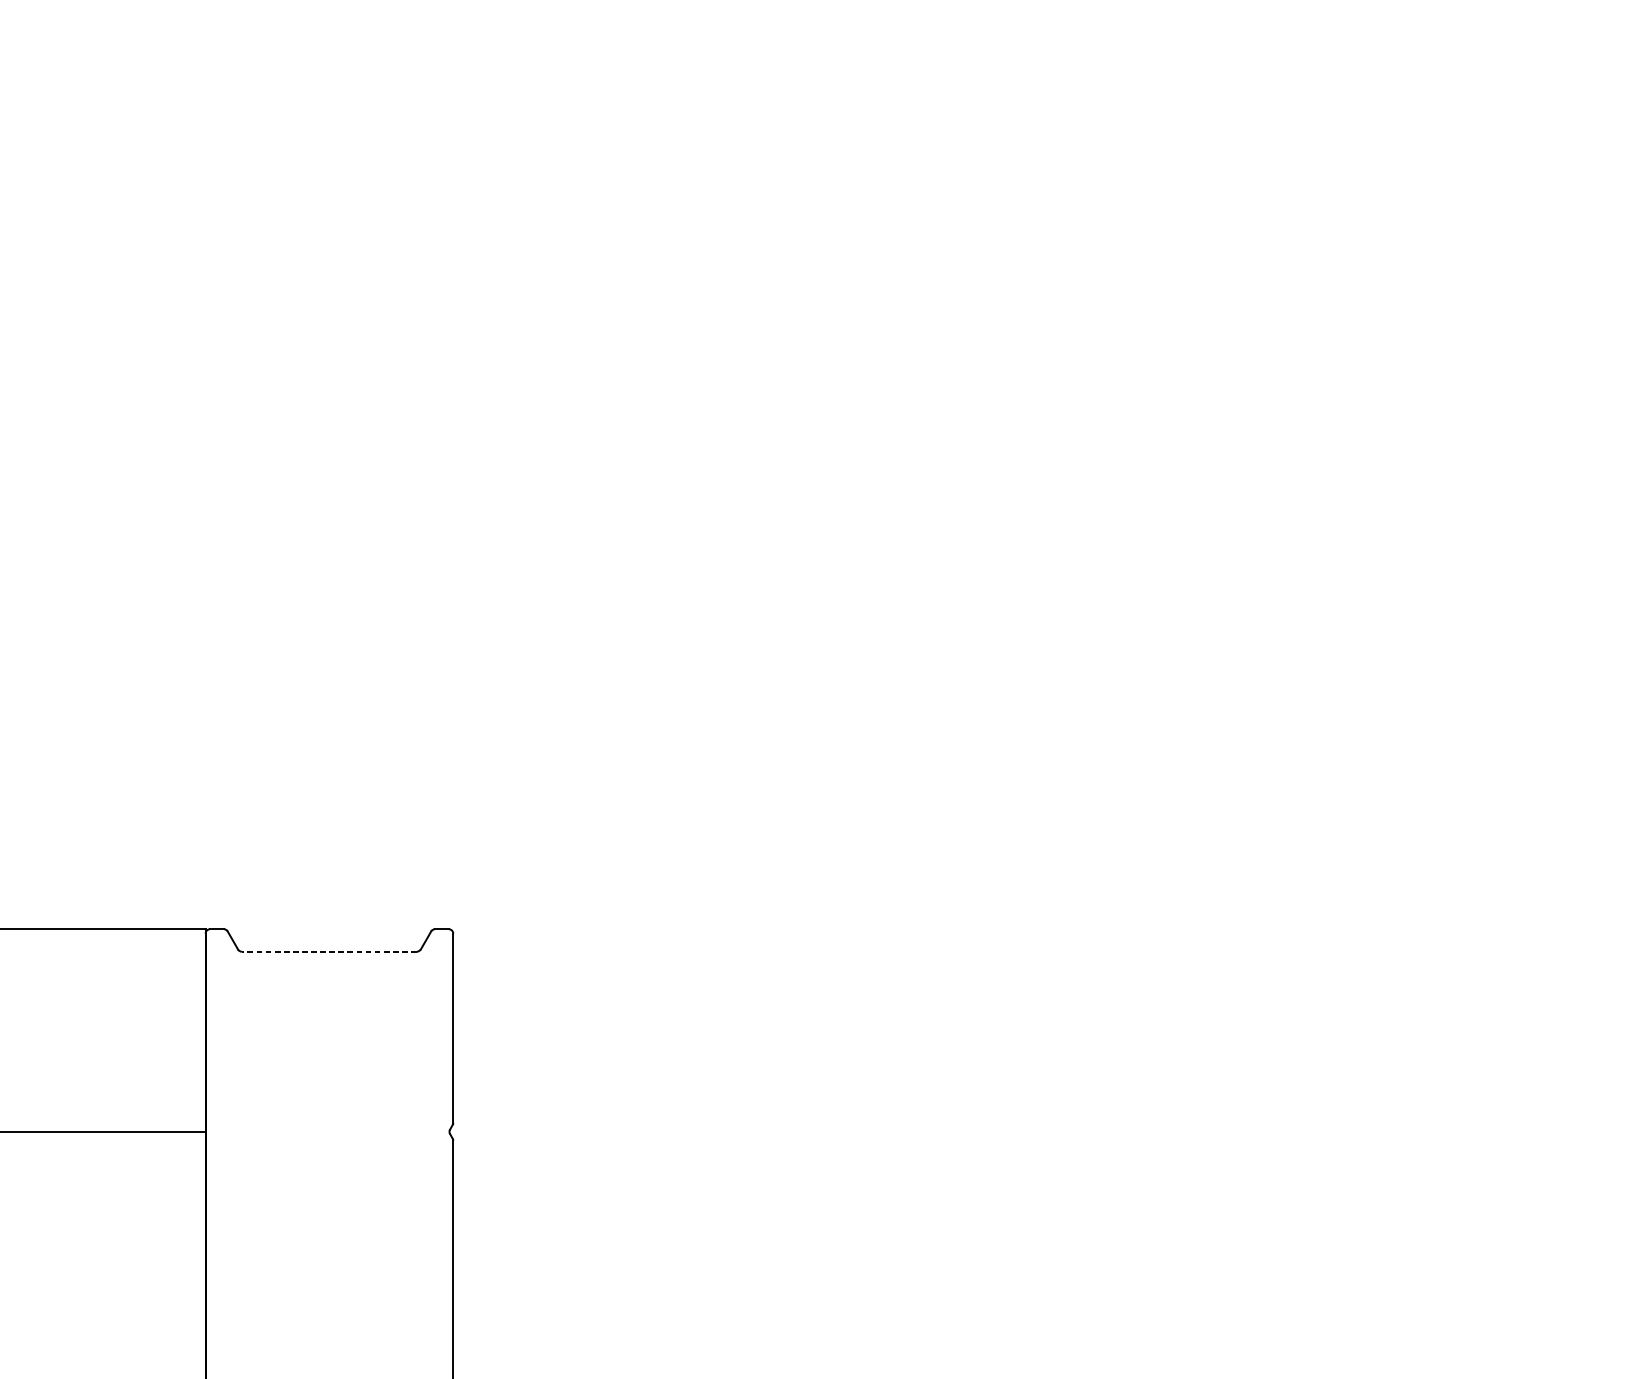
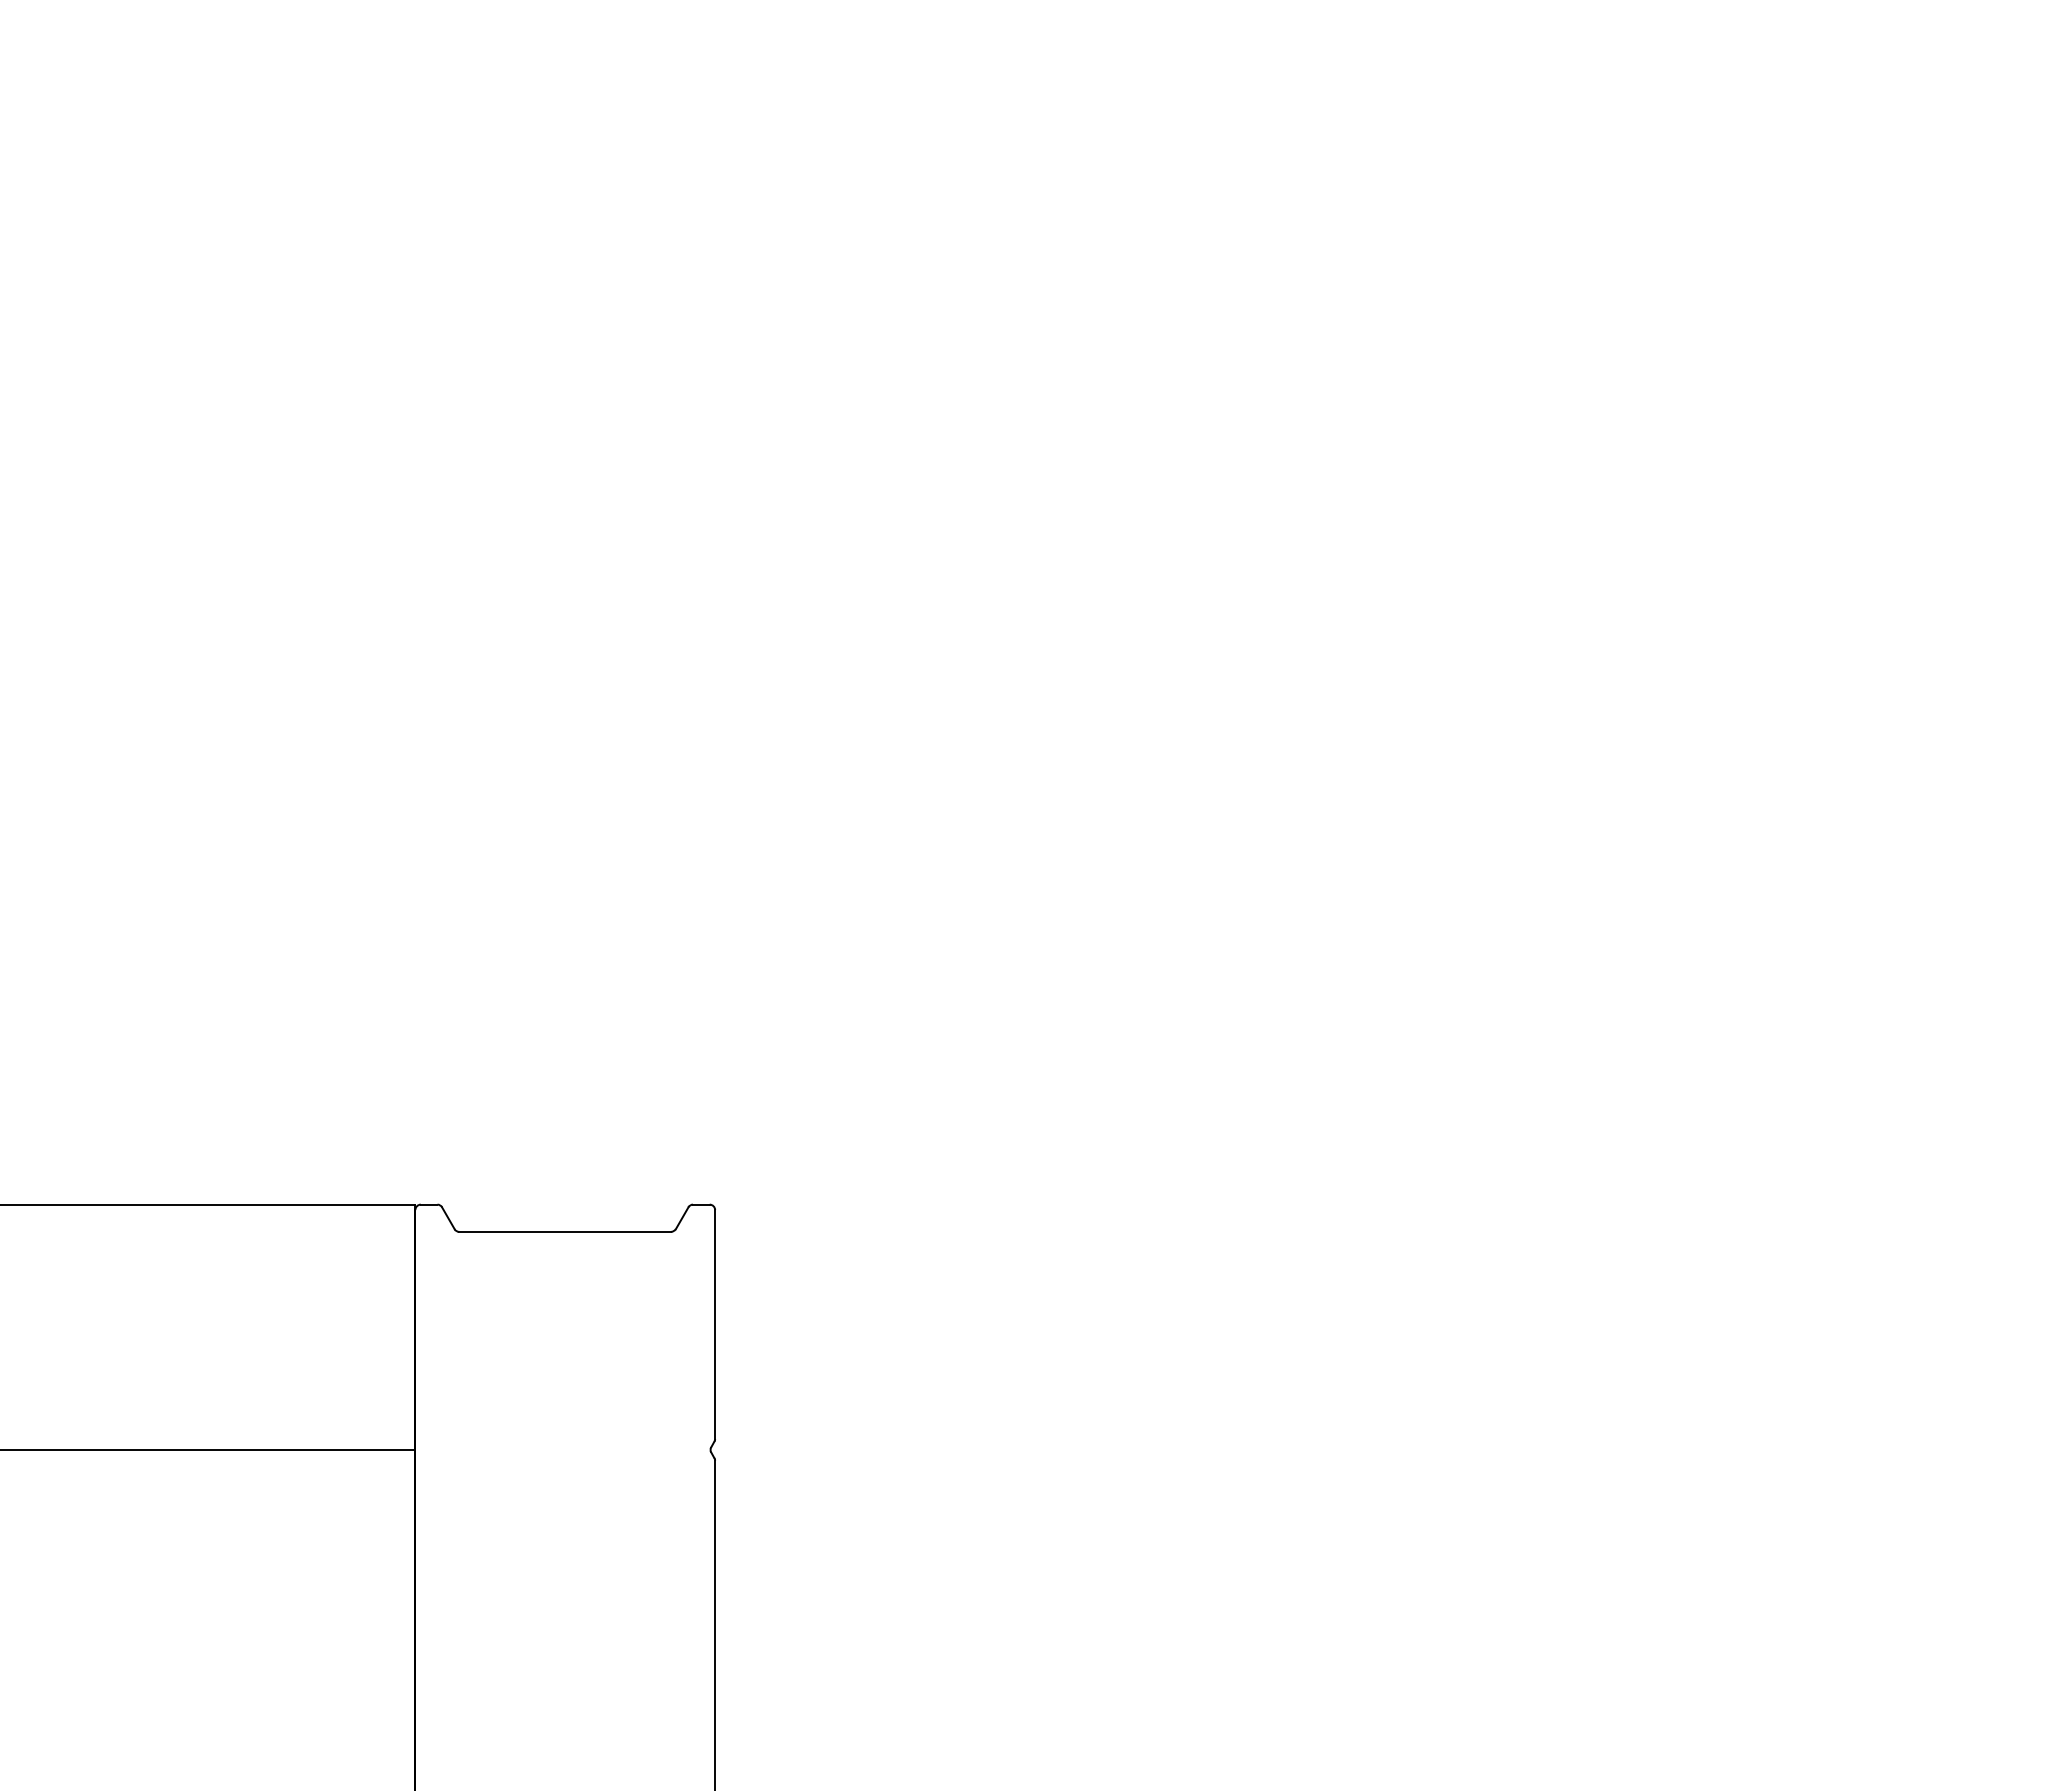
line: (329, 951) -> (565, 1231), dashed -> solid

